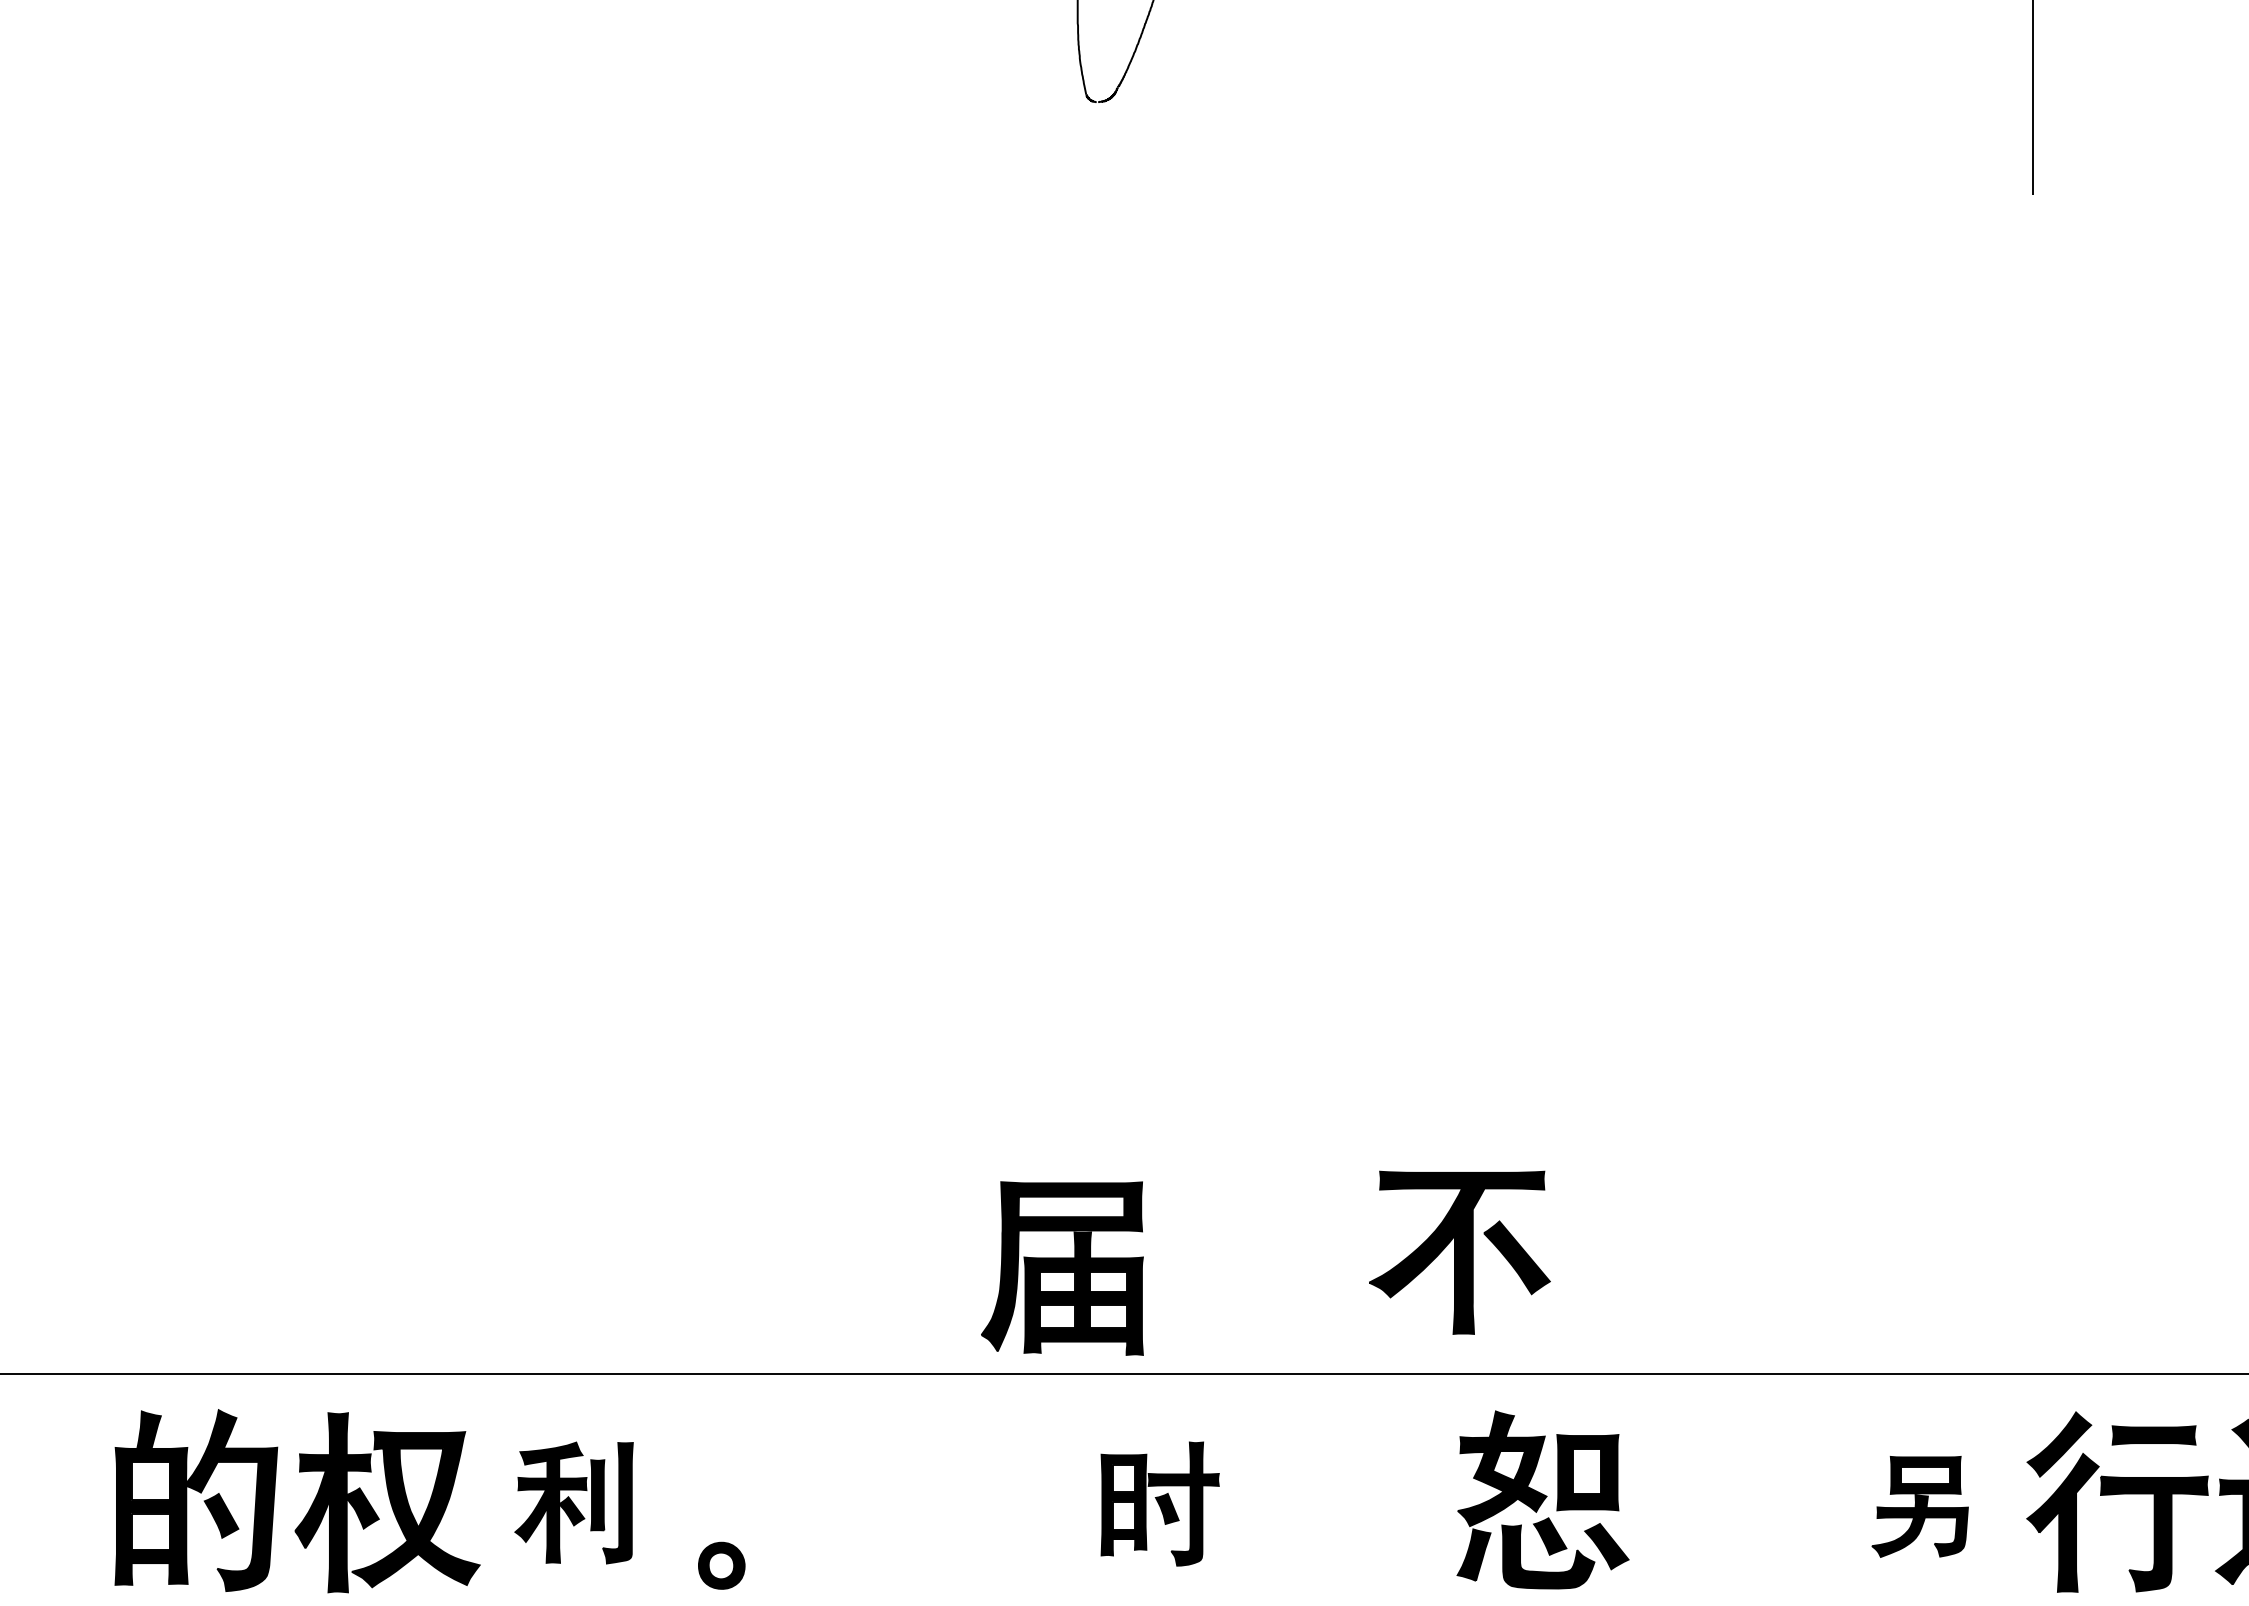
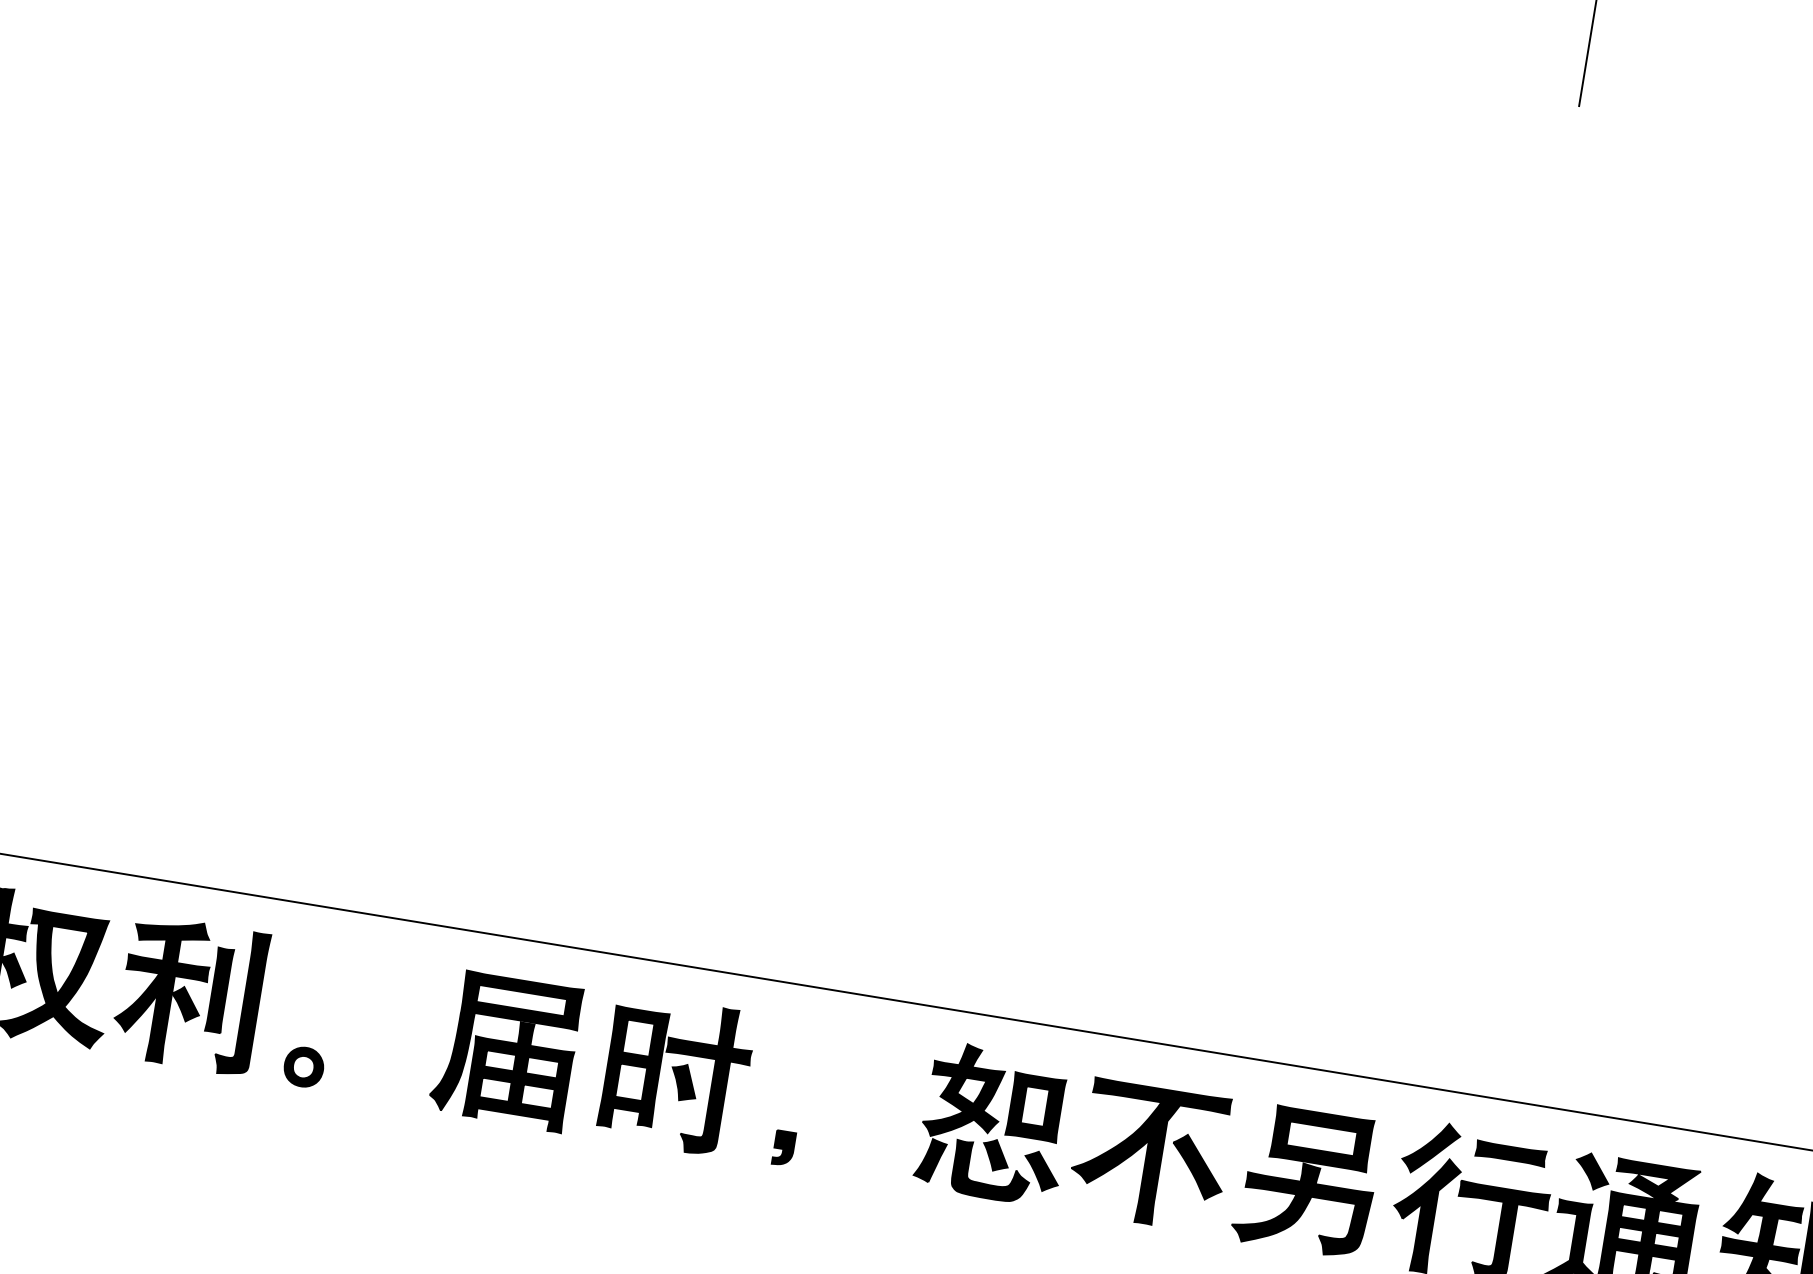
part: (1459, 1252) -> (1150, 1155), moved
part: (1062, 1268) -> (505, 1050), moved
part: (573, 1502) -> (189, 994), size x1.43
part: (1159, 1503) -> (675, 1074), size x1.43
part: (1919, 1506) -> (1306, 1180), size x1.67
part: (1300, 1569) -> (784, 1148), added

